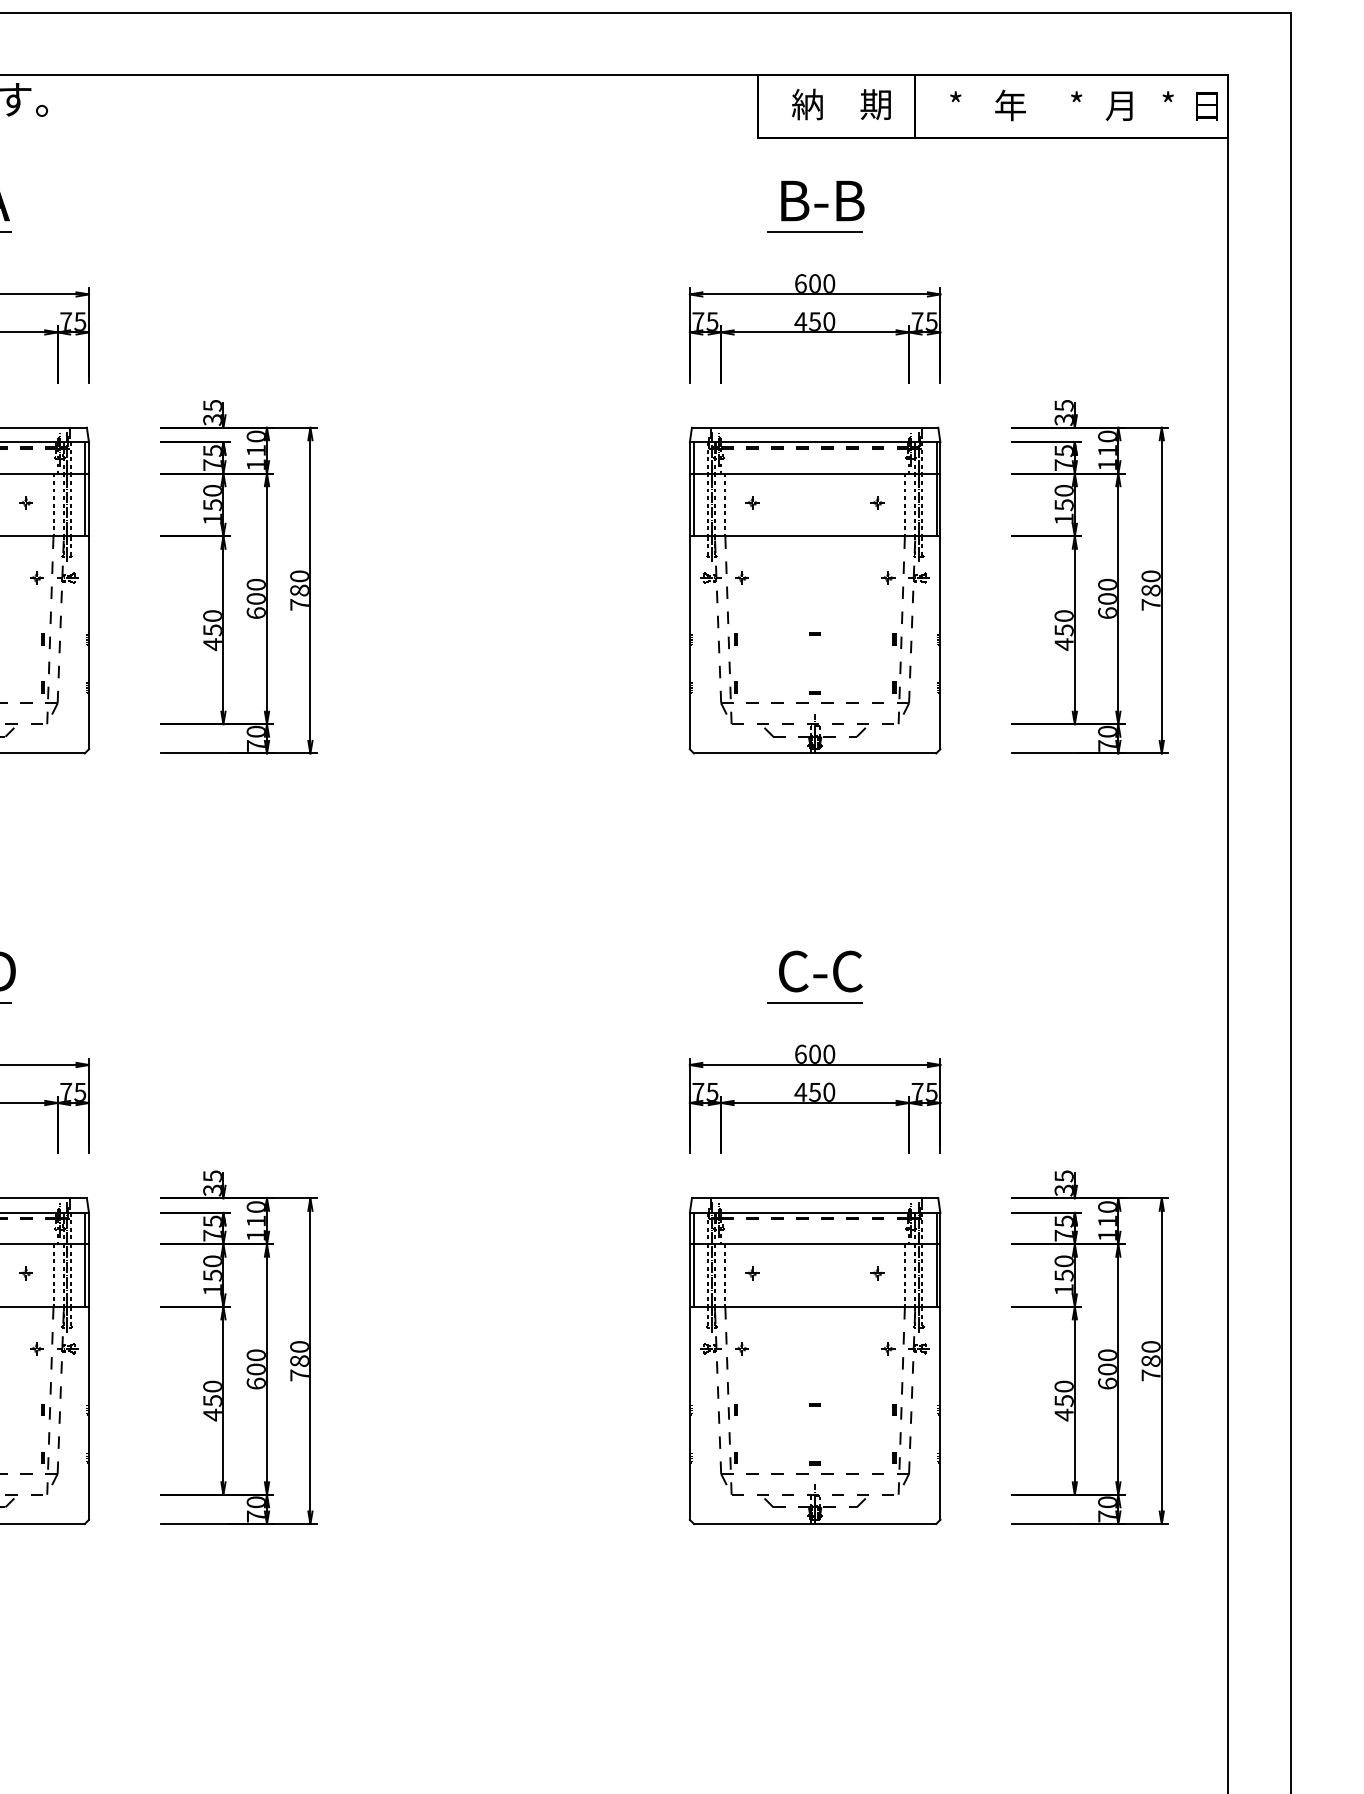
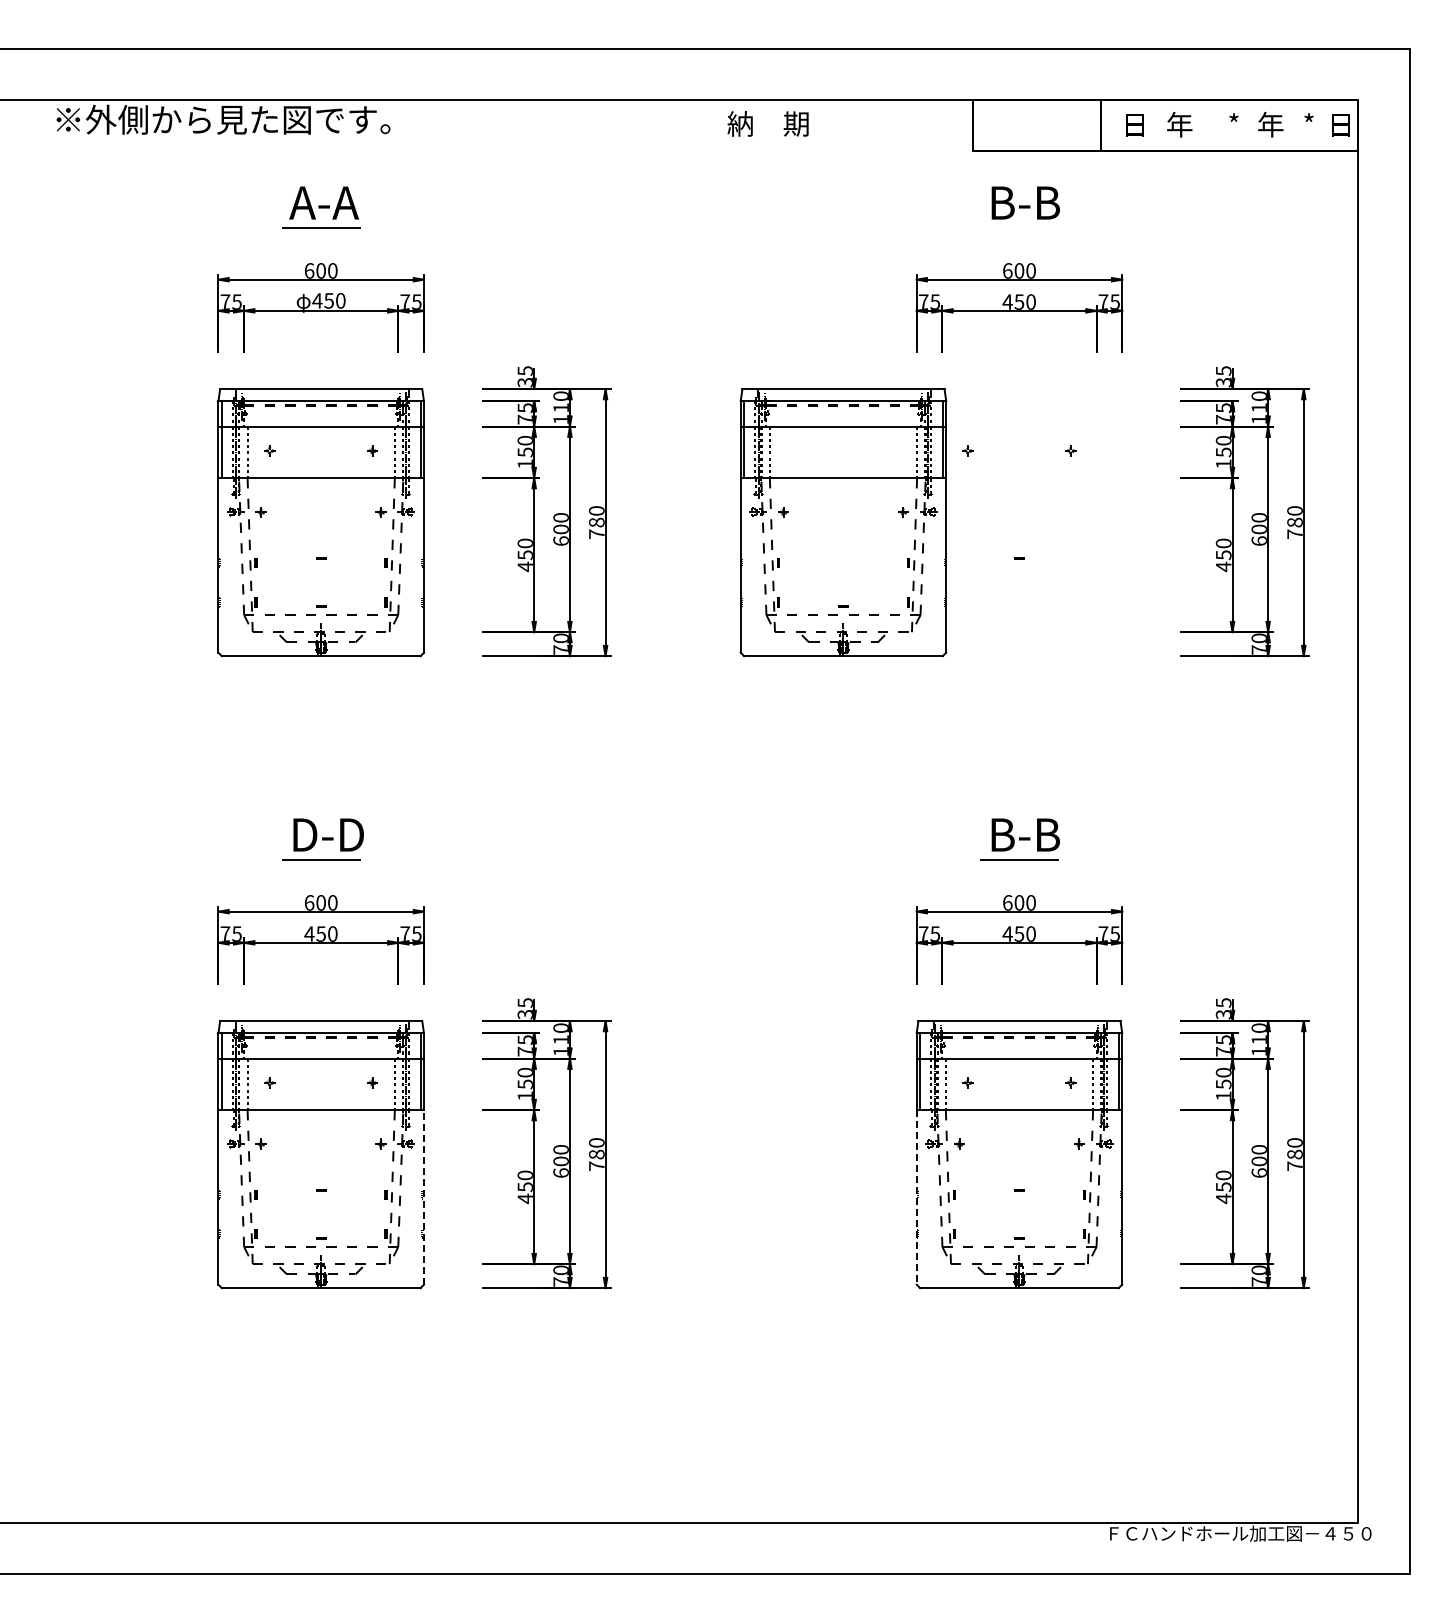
text: (840, 103) -> (767, 123), moved
text: (955, 105) -> (1134, 124), * -> 日
text: (1121, 105) -> (1270, 124), 月 -> 年
line: (815, 232) -> (1019, 228), removed
part: (815, 590) -> (843, 522), moved
text: (821, 972) -> (1024, 835), C-C -> B-B
line: (88, 1412) -> (423, 1196), solid -> dashed
line: (689, 1413) -> (916, 1197), solid -> dashed

